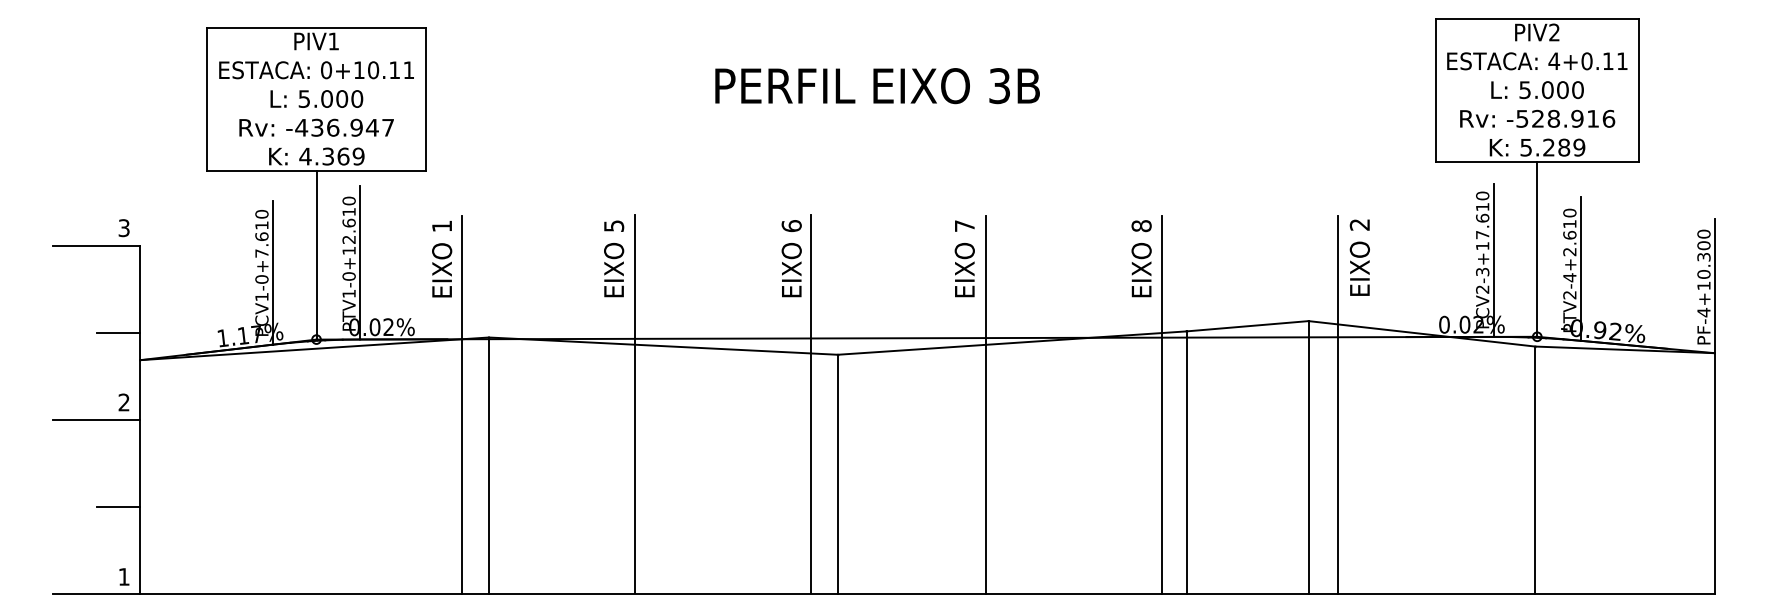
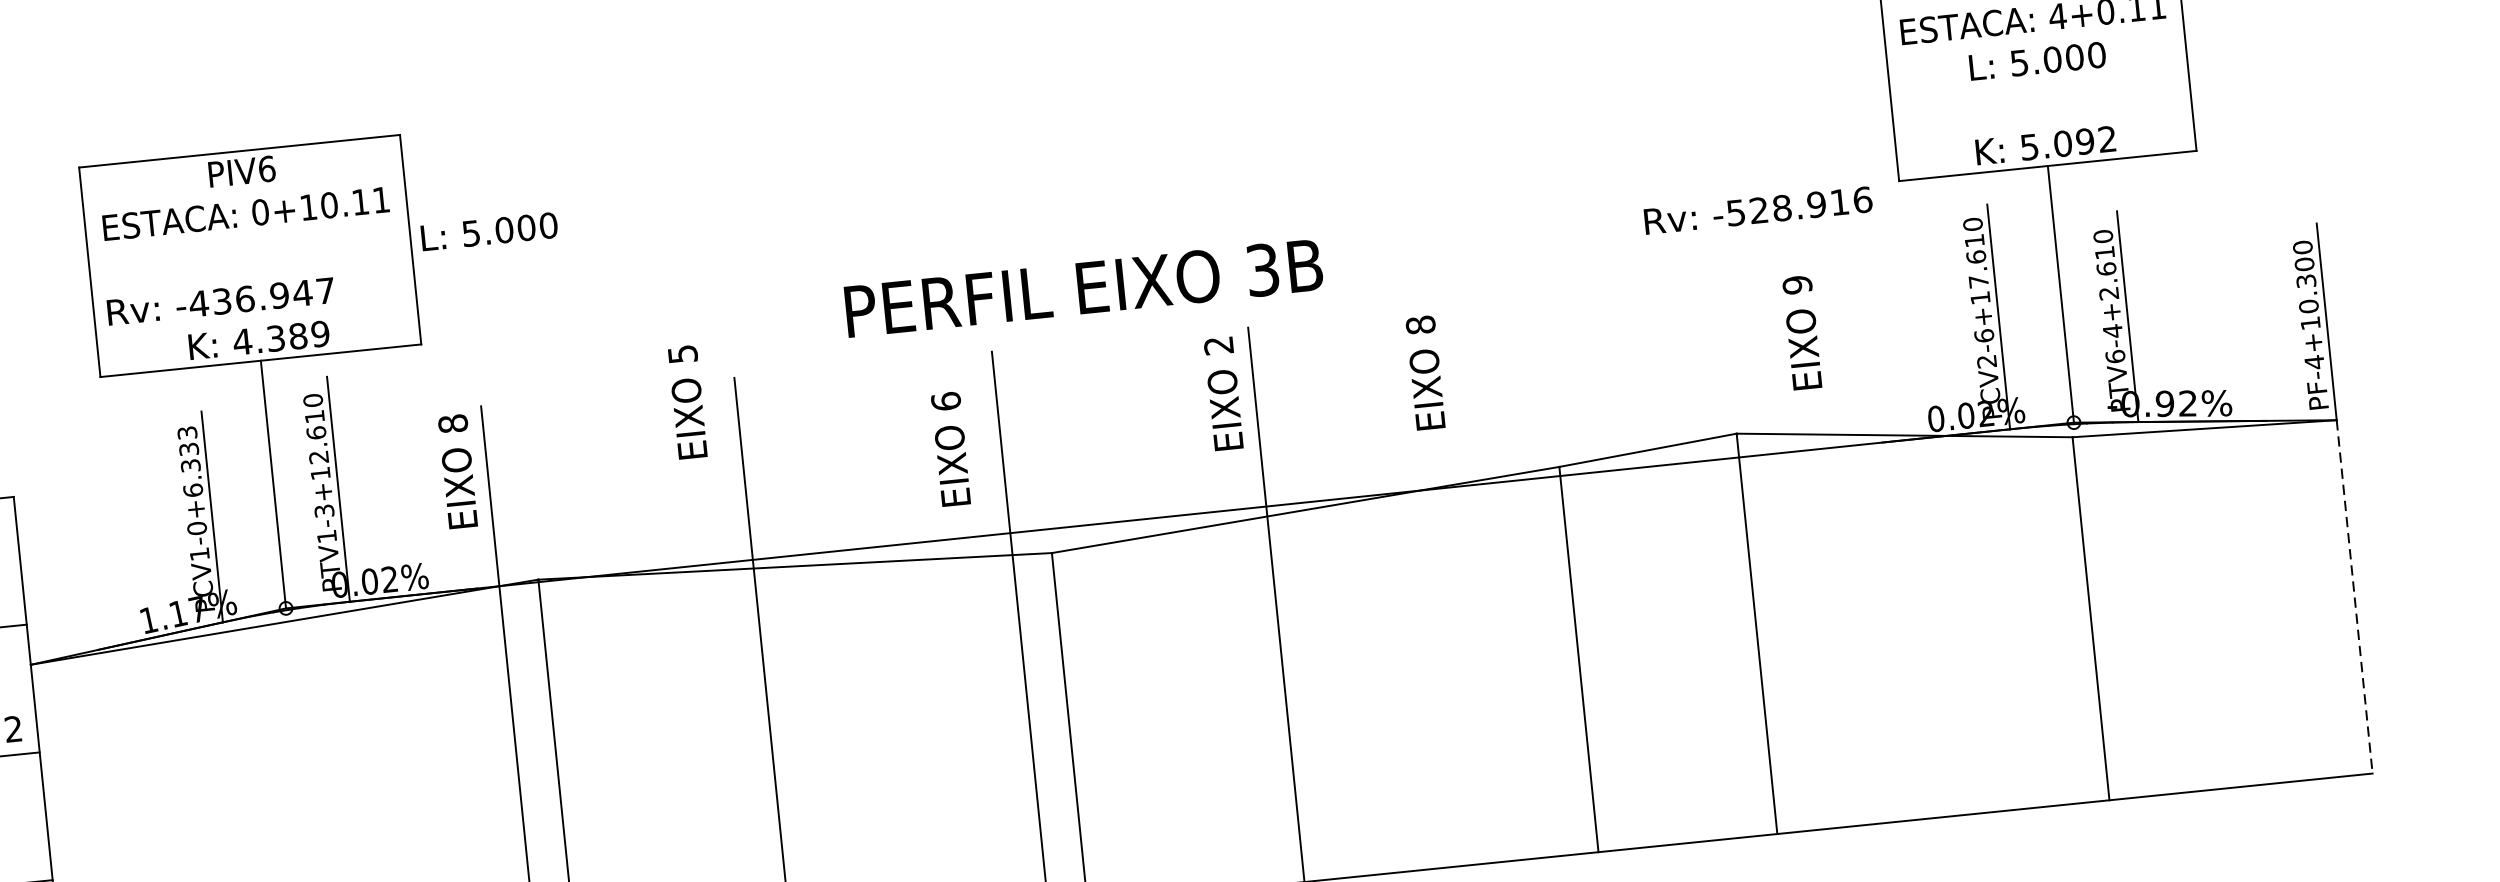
text: (333, 41) -> (266, 169), PIV1 -> PIV6
text: (877, 86) -> (1083, 288), moved
text: (316, 98) -> (488, 230), moved
text: (1537, 118) -> (1758, 210), moved
text: (316, 127) -> (220, 301), moved
text: (1564, 147) -> (2085, 141), 5.289 -> 5.092
text: (343, 156) -> (298, 336), 4.369 -> 4.389
text: (1359, 224) -> (1796, 284), 2 -> 9
text: (964, 225) -> (1218, 344), 7 -> 2
text: (442, 226) -> (453, 423), 1 -> 8
text: (261, 233) -> (189, 461), PCV1-0+7.610 -> PCV1-0+6.333
text: (614, 258) -> (688, 401), moved
text: (791, 258) -> (950, 448), moved
text: (1141, 258) -> (1425, 372), moved
text: (1482, 271) -> (1983, 335), PCV2-3+17.610 -> PCV2-6+17.610
text: (348, 276) -> (323, 511), PTV1-0+12.610 -> PTV1-3+12.610
text: (1569, 294) -> (2114, 355), PTV2-4+2.610 -> PTV6-4+2.610
line: (1161, 404) -> (1533, 577), removed
line: (1337, 405) -> (1791, 553), removed
line: (1714, 473) -> (2353, 596), solid -> dashed

